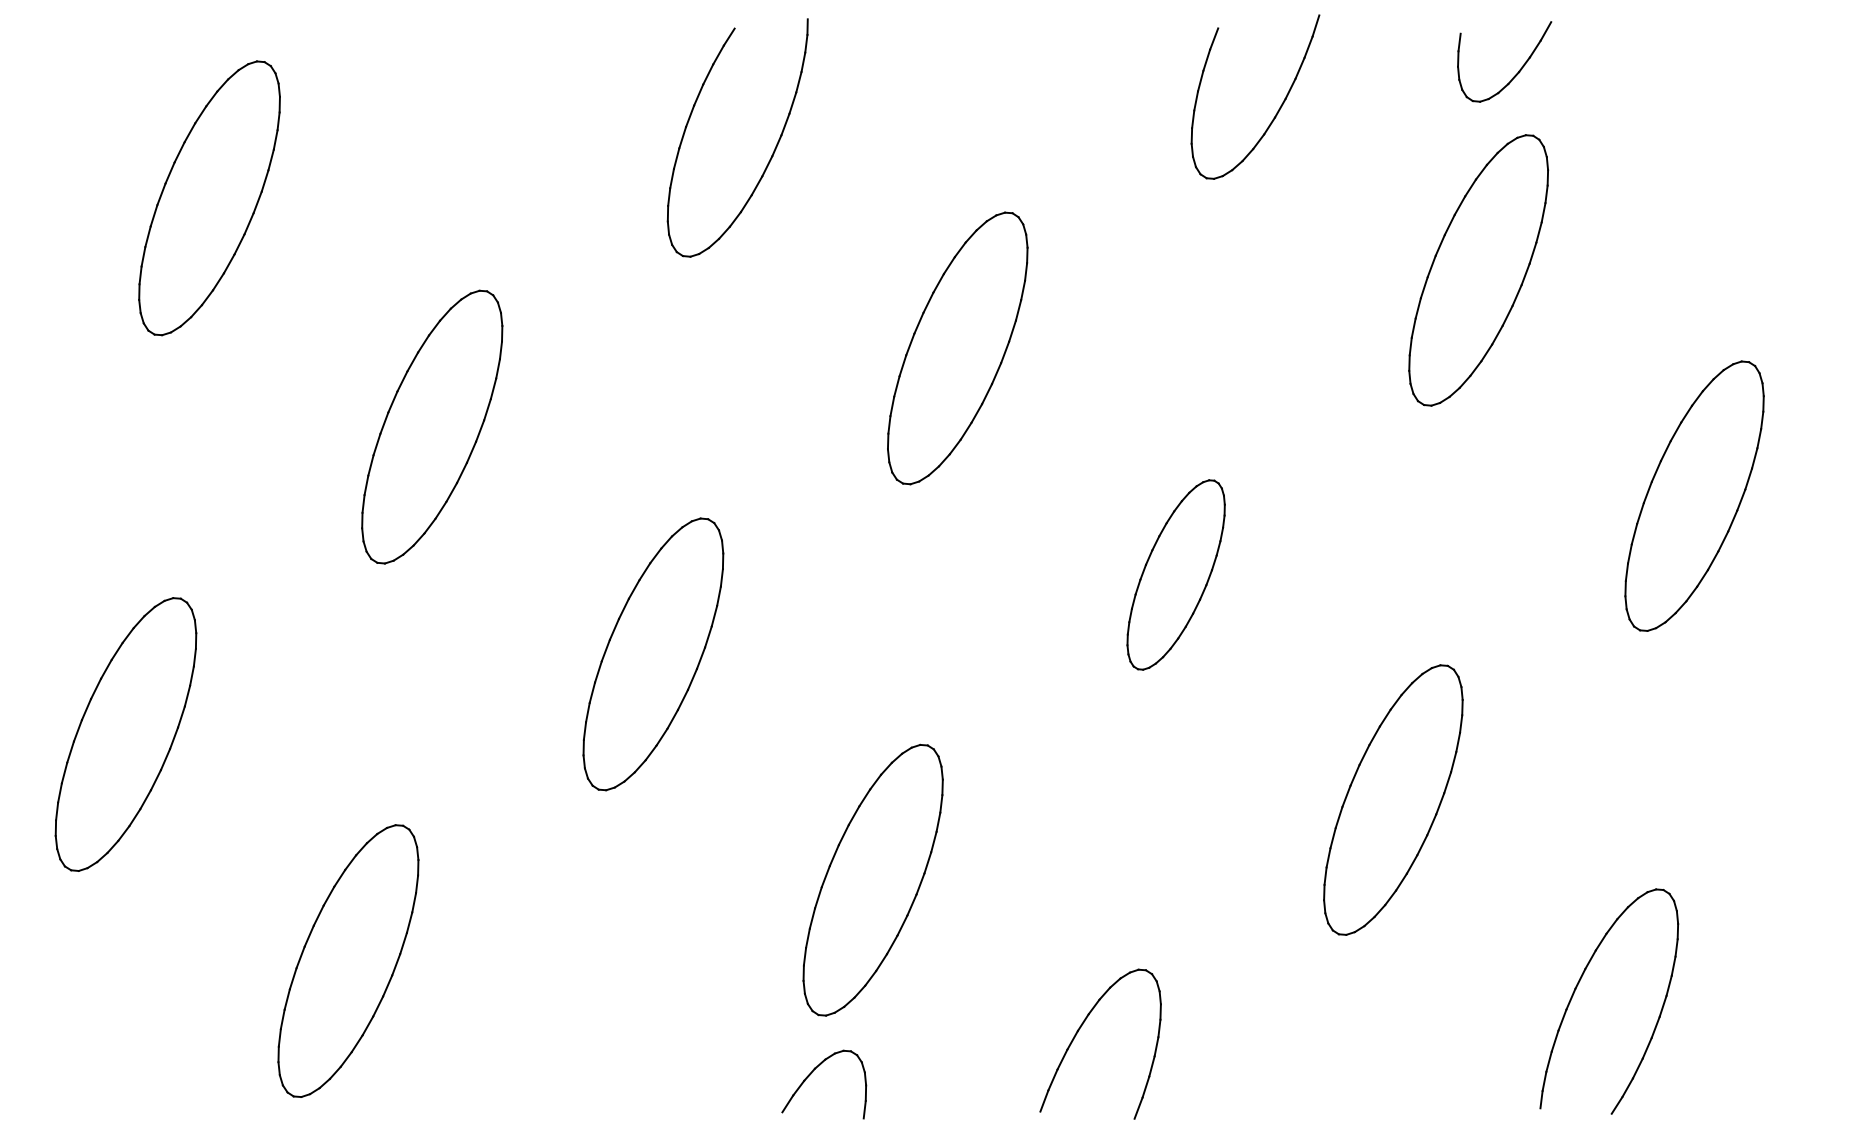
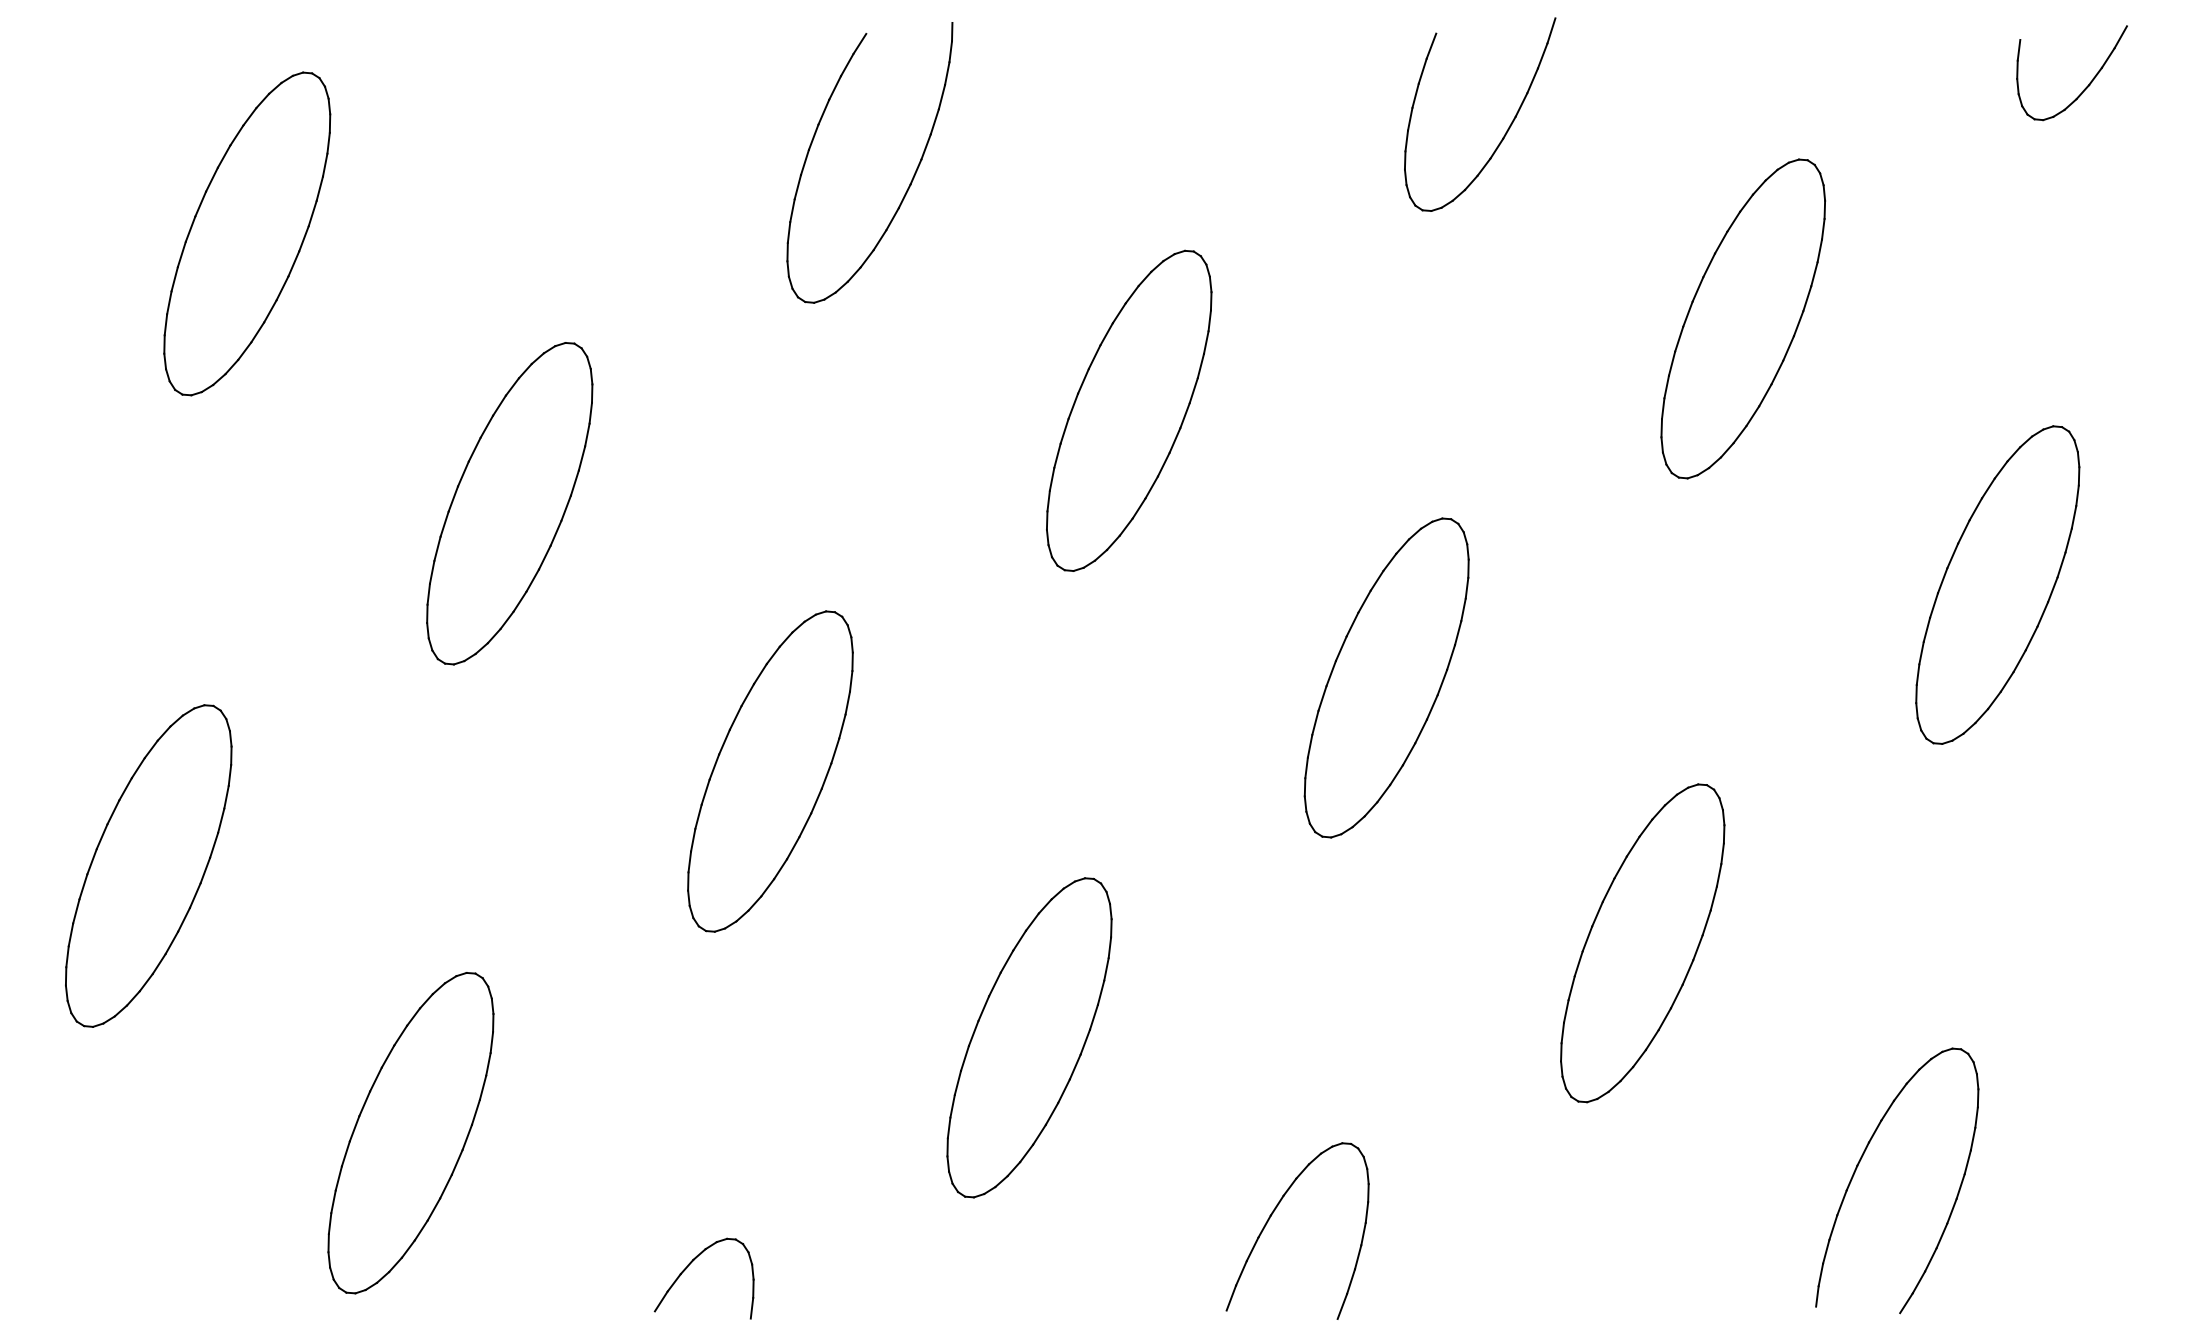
part: (1518, 70) -> (2088, 83), moved
part: (1175, 574) -> (1385, 677), size x1.43
part: (811, 1074) -> (689, 1266), moved

